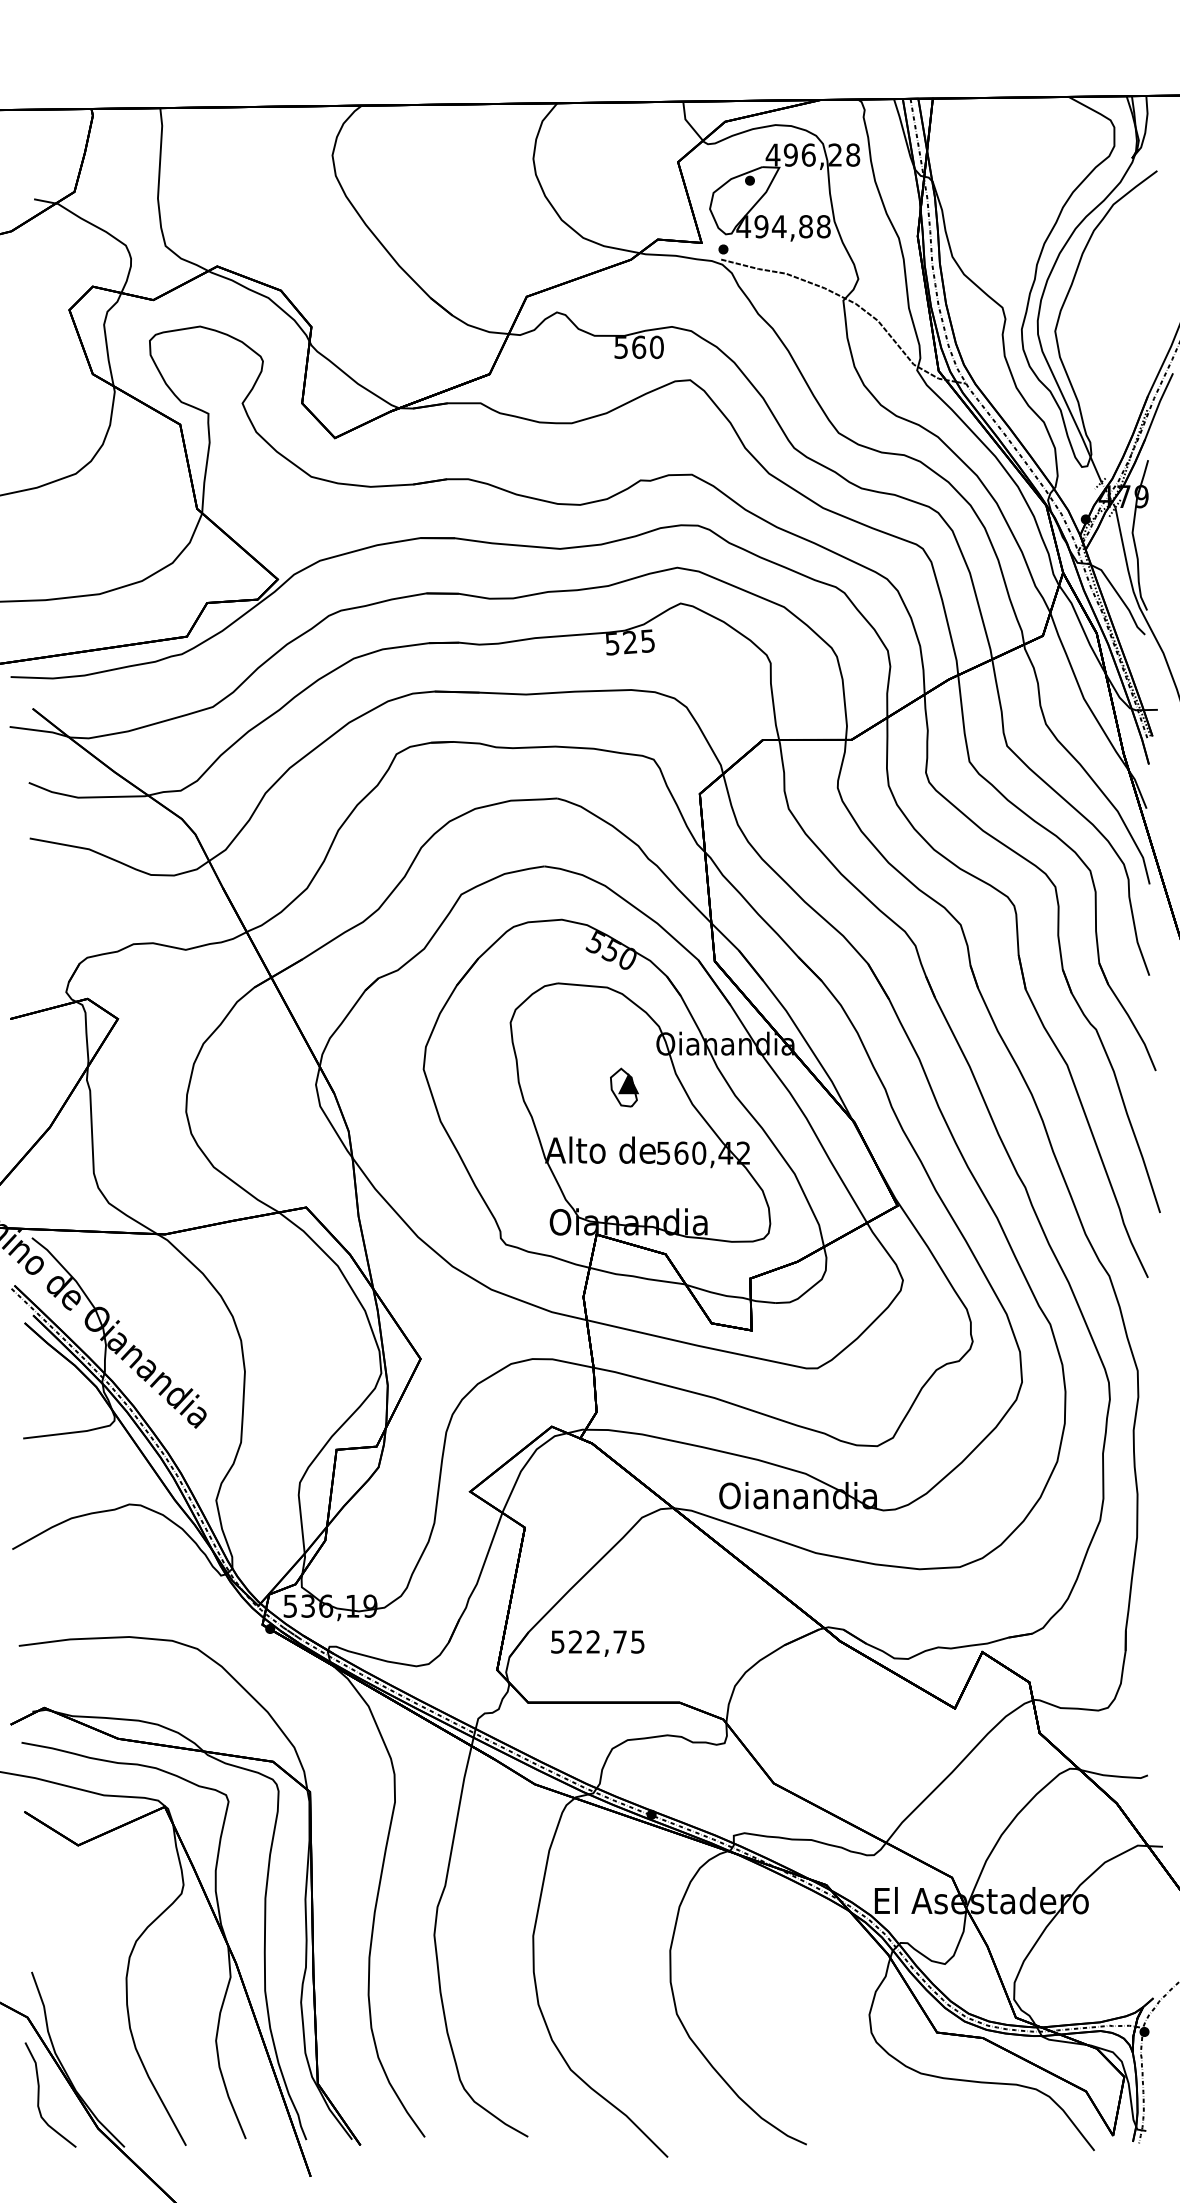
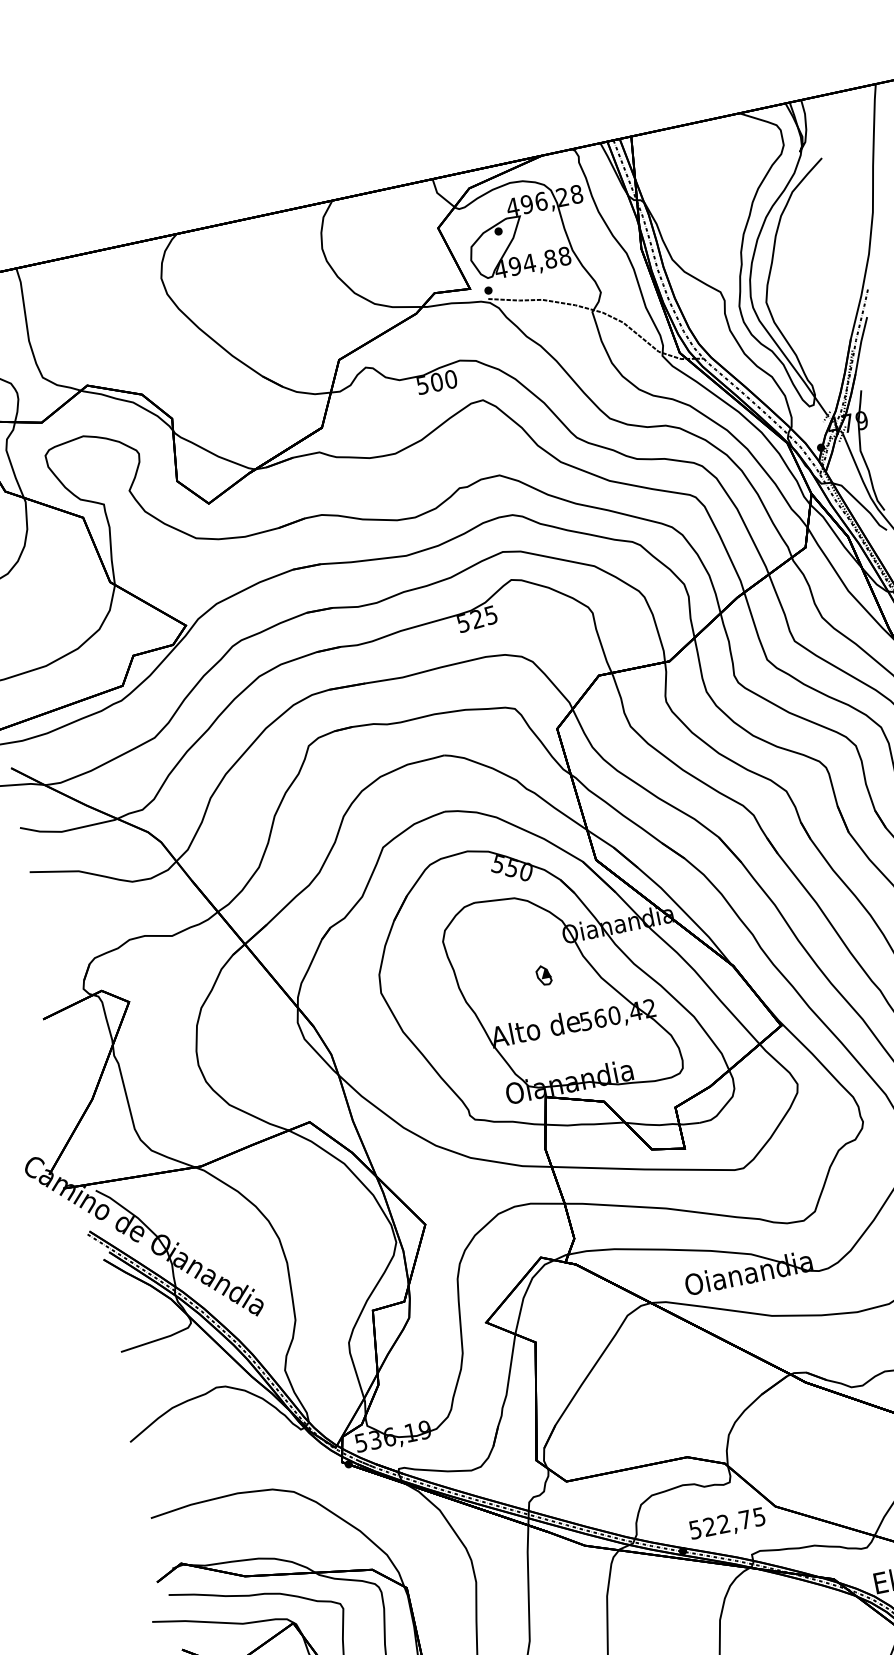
text: (639, 346) -> (437, 381), 560 -> 500
part: (623, 1087) -> (543, 975), size x0.62
text: (597, 1643) -> (727, 1524), moved

